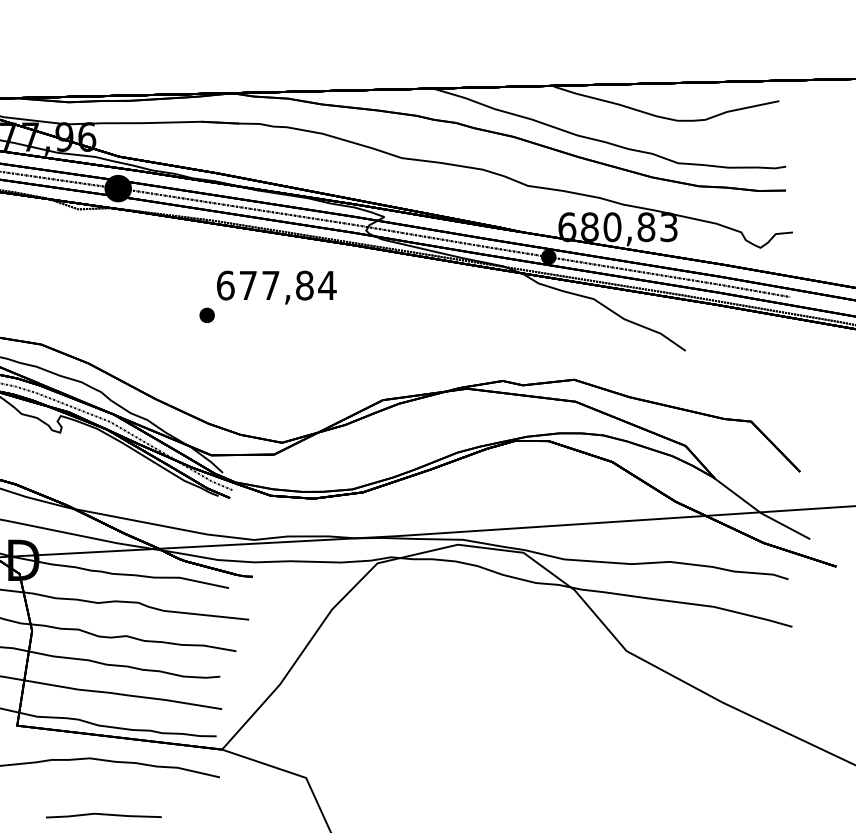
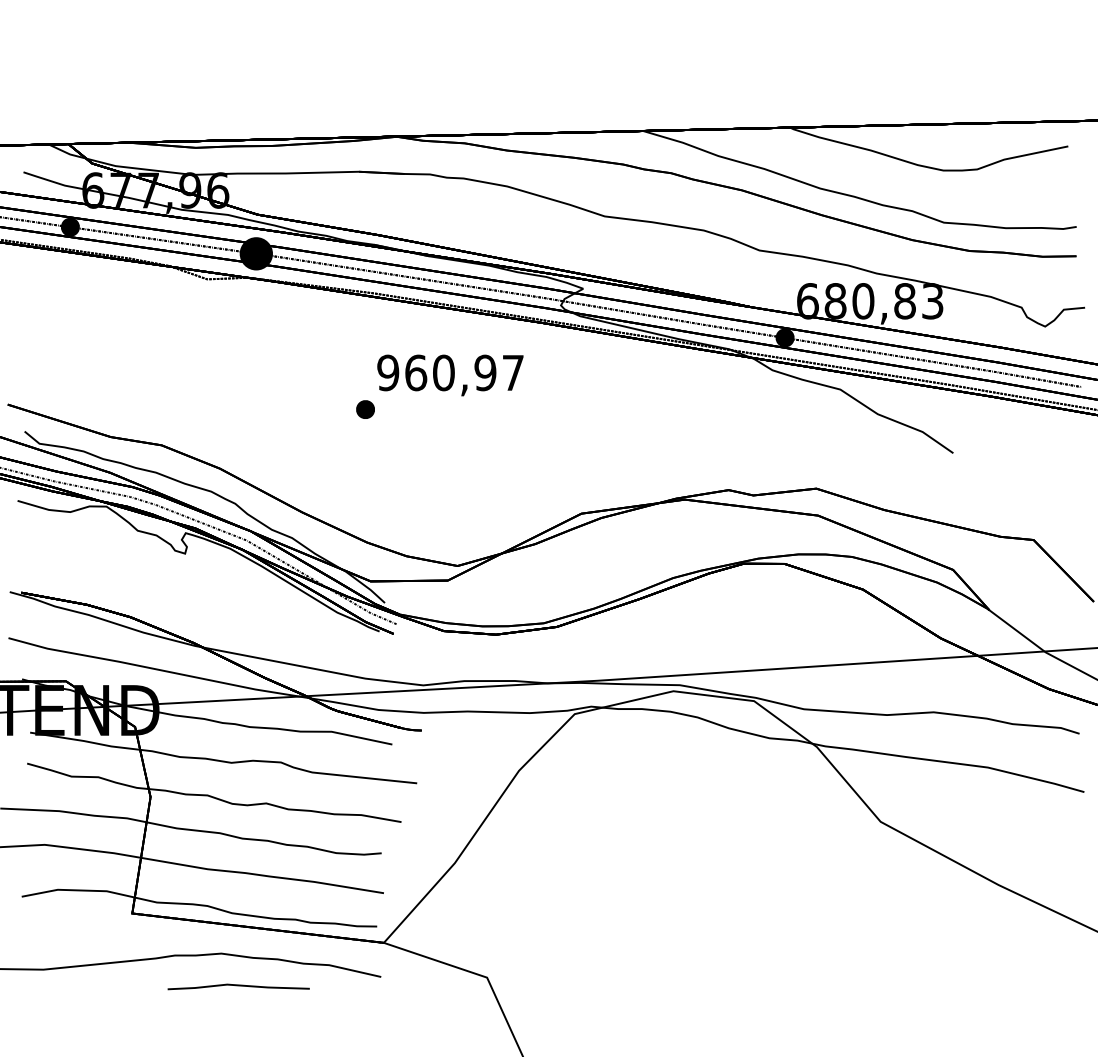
text: (276, 285) -> (450, 372), 677,84 -> 960,97
part: (103, 815) -> (238, 986), moved

